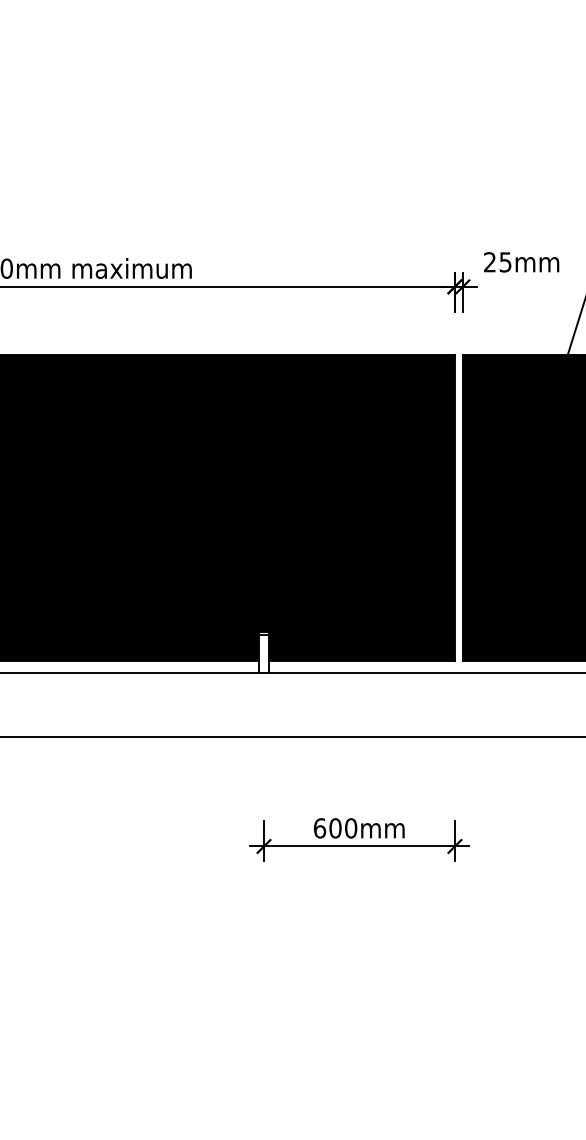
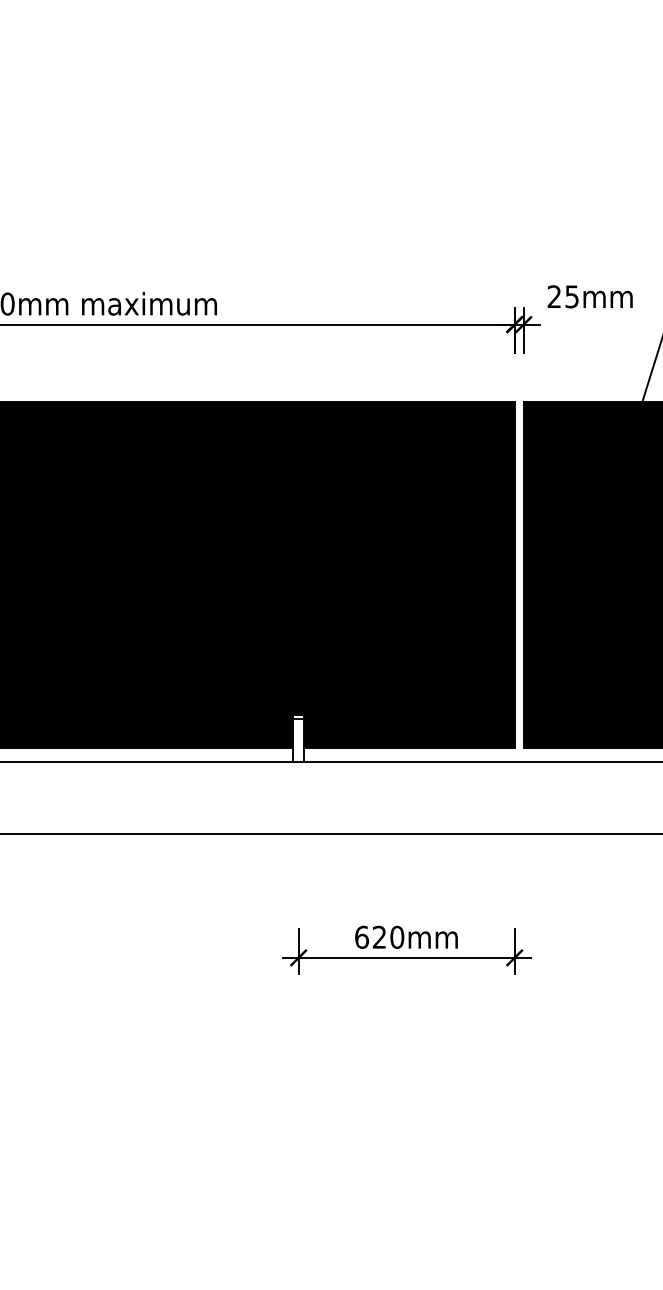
text: (335, 828) -> (379, 937), 600mm -> 620mm

